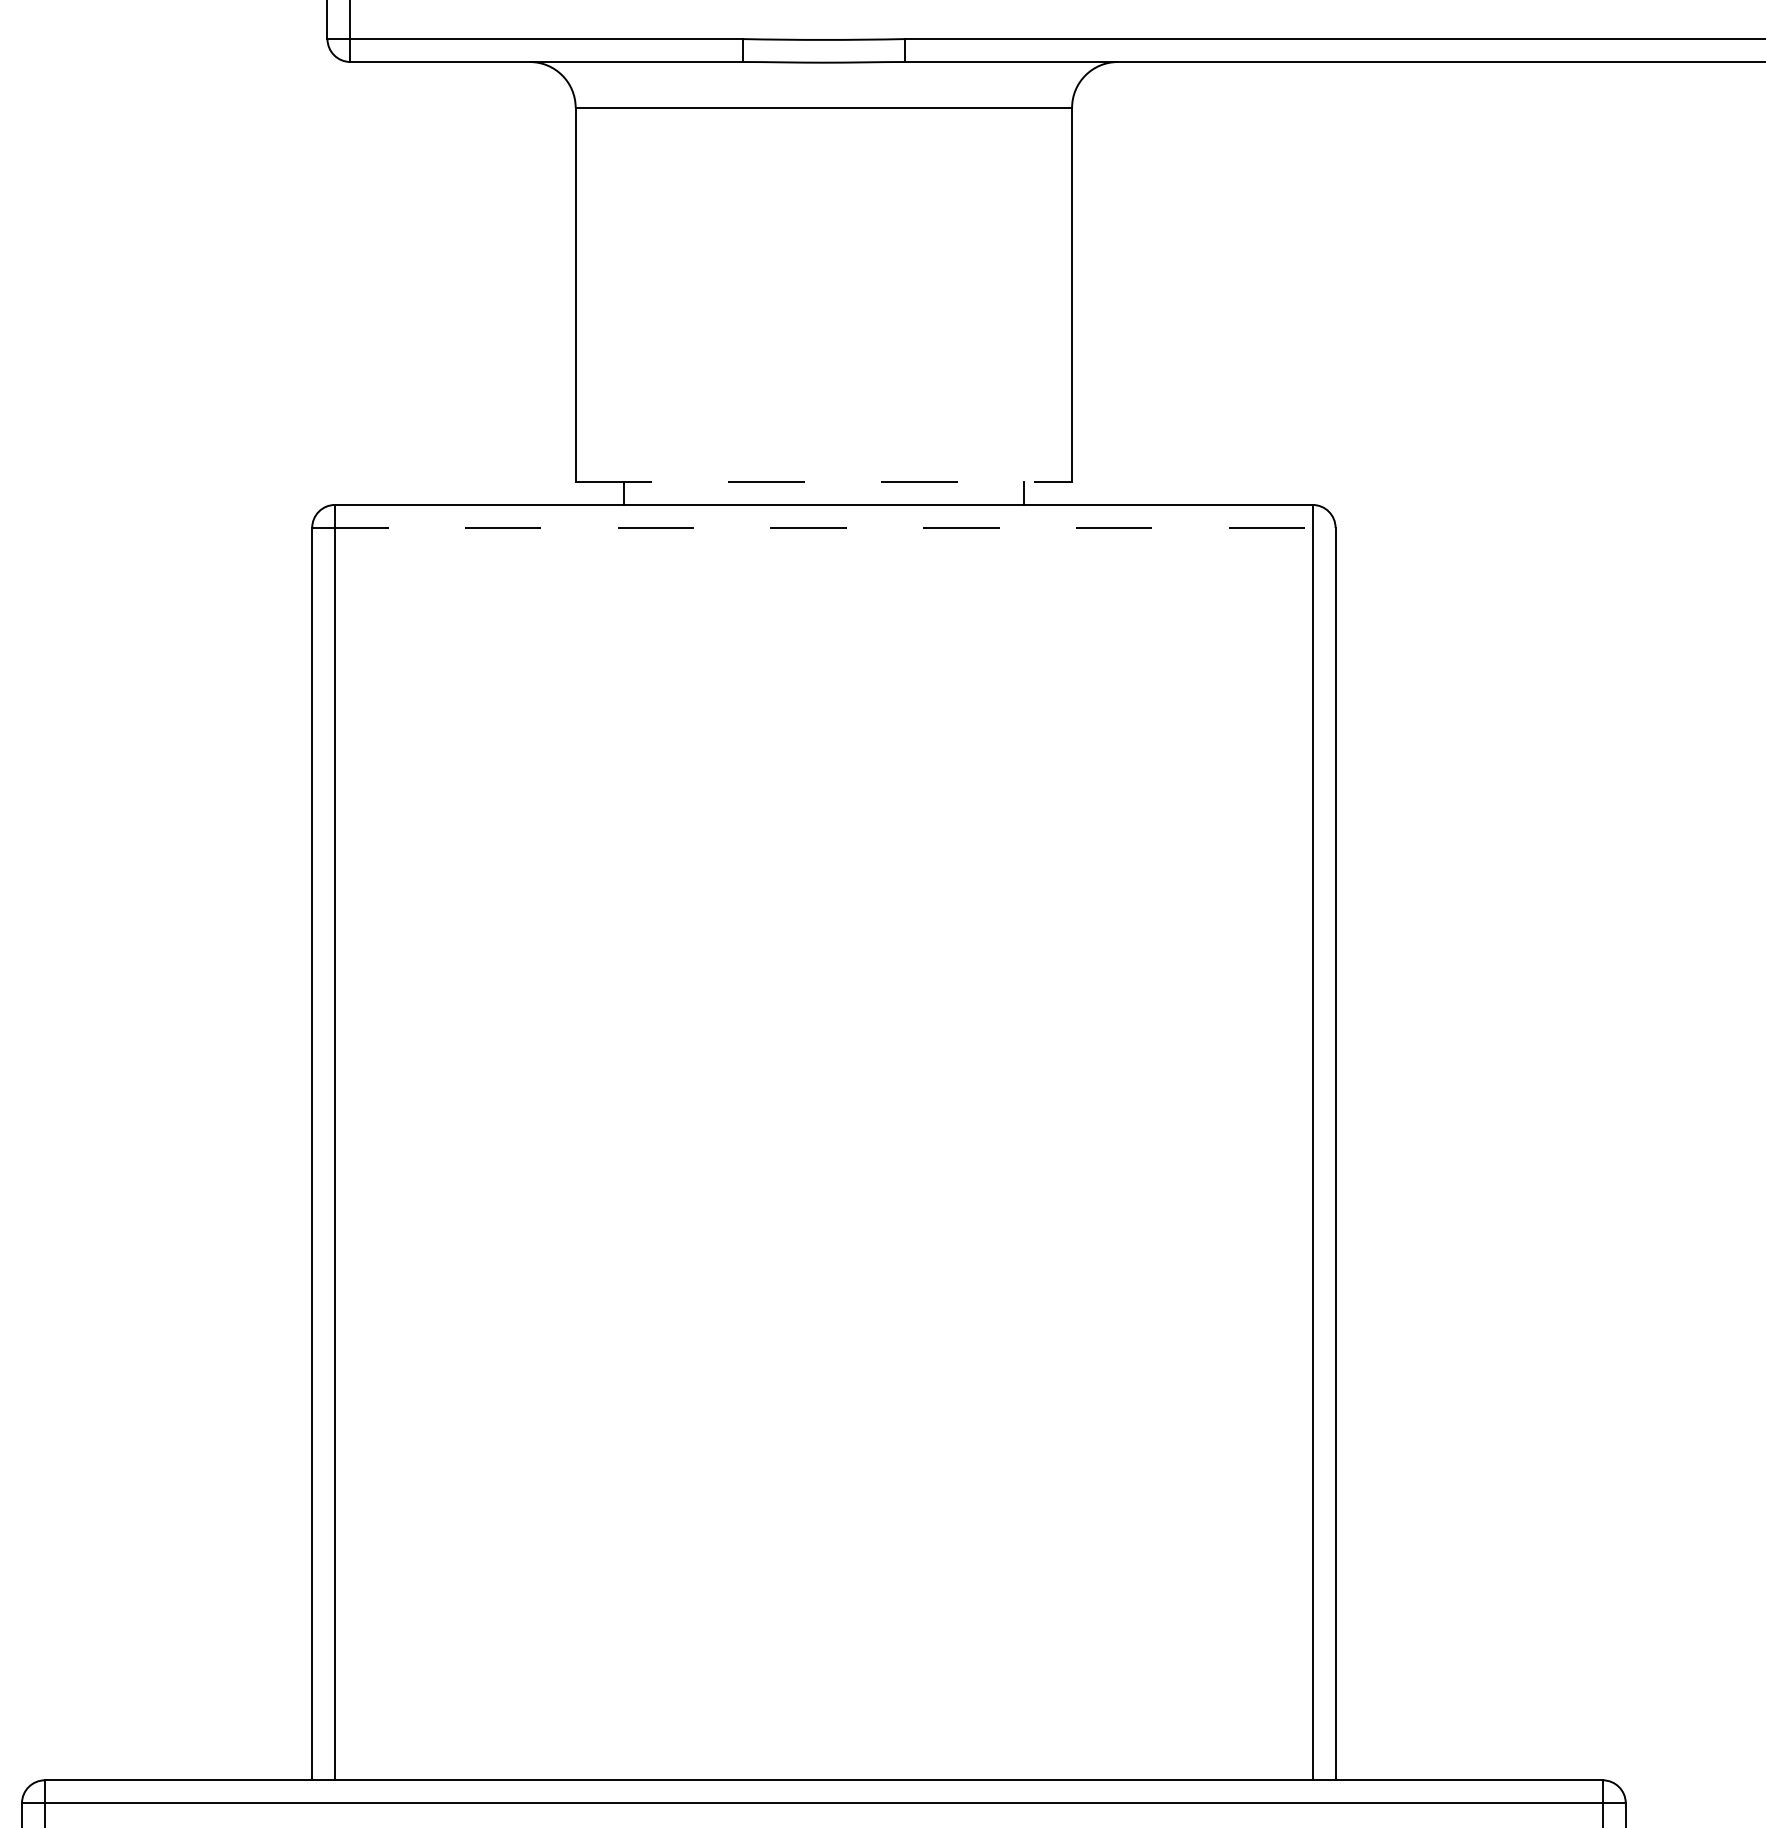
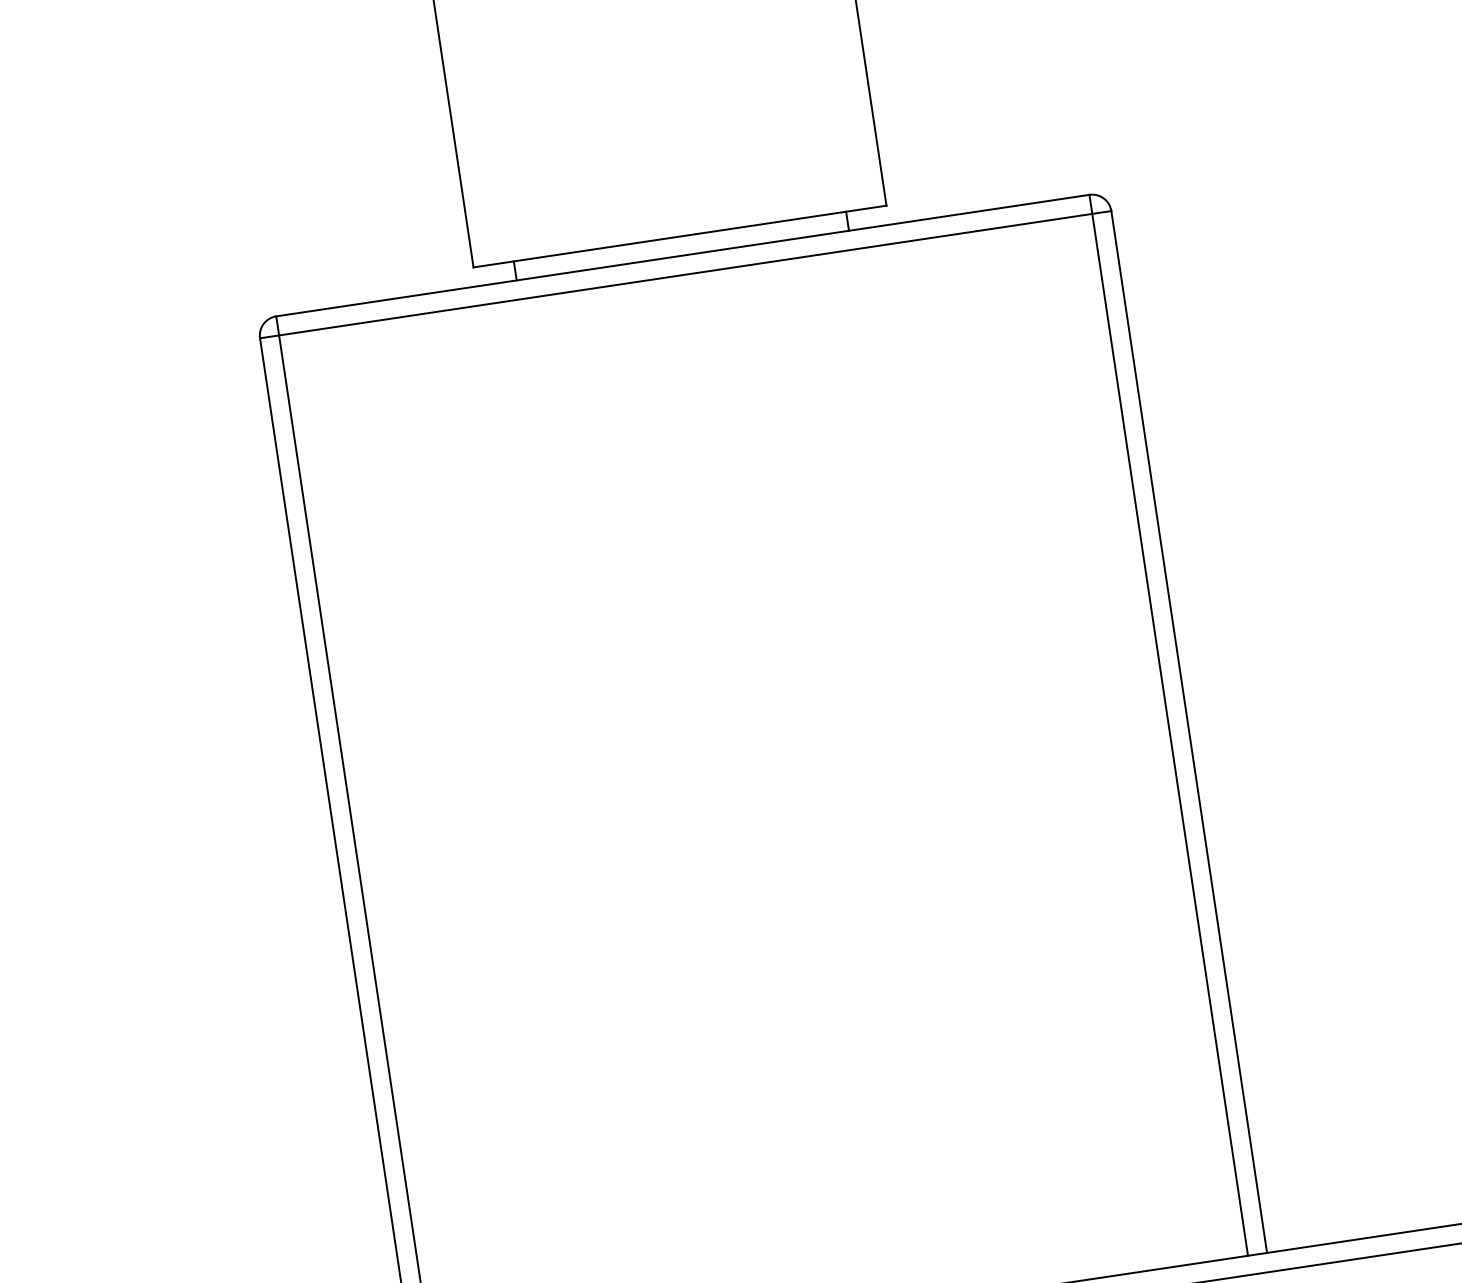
line: (824, 482) -> (680, 236), dashed -> solid
line: (823, 527) -> (685, 274), dashed -> solid

